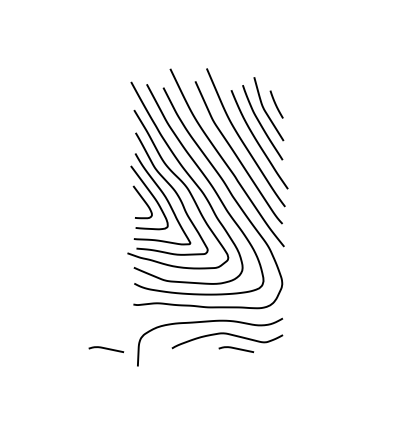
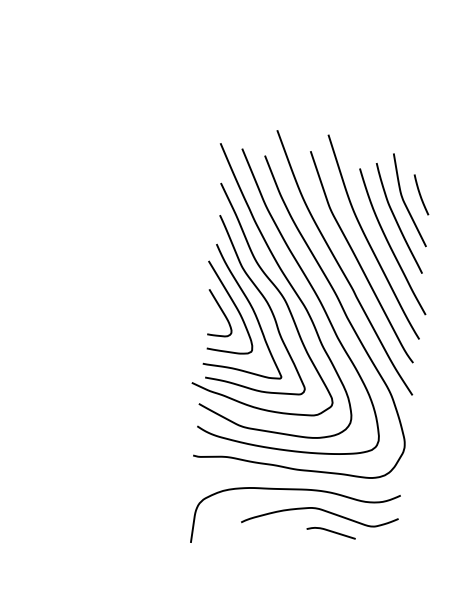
curve: (106, 349) -> (149, 514), removed

